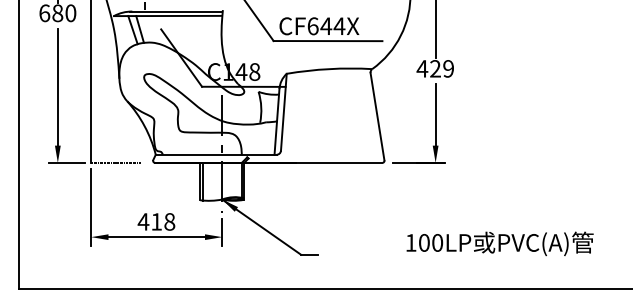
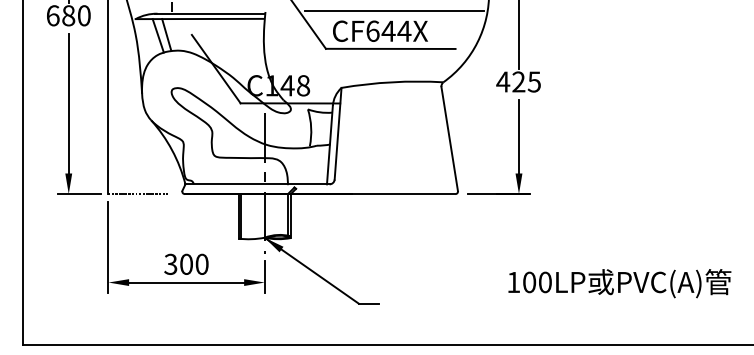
line: (331, 9) -> (394, 11), added
text: (447, 68) -> (533, 81), 429 -> 425
text: (155, 221) -> (185, 263), 418 -> 300
text: (499, 243) -> (619, 283), moved

